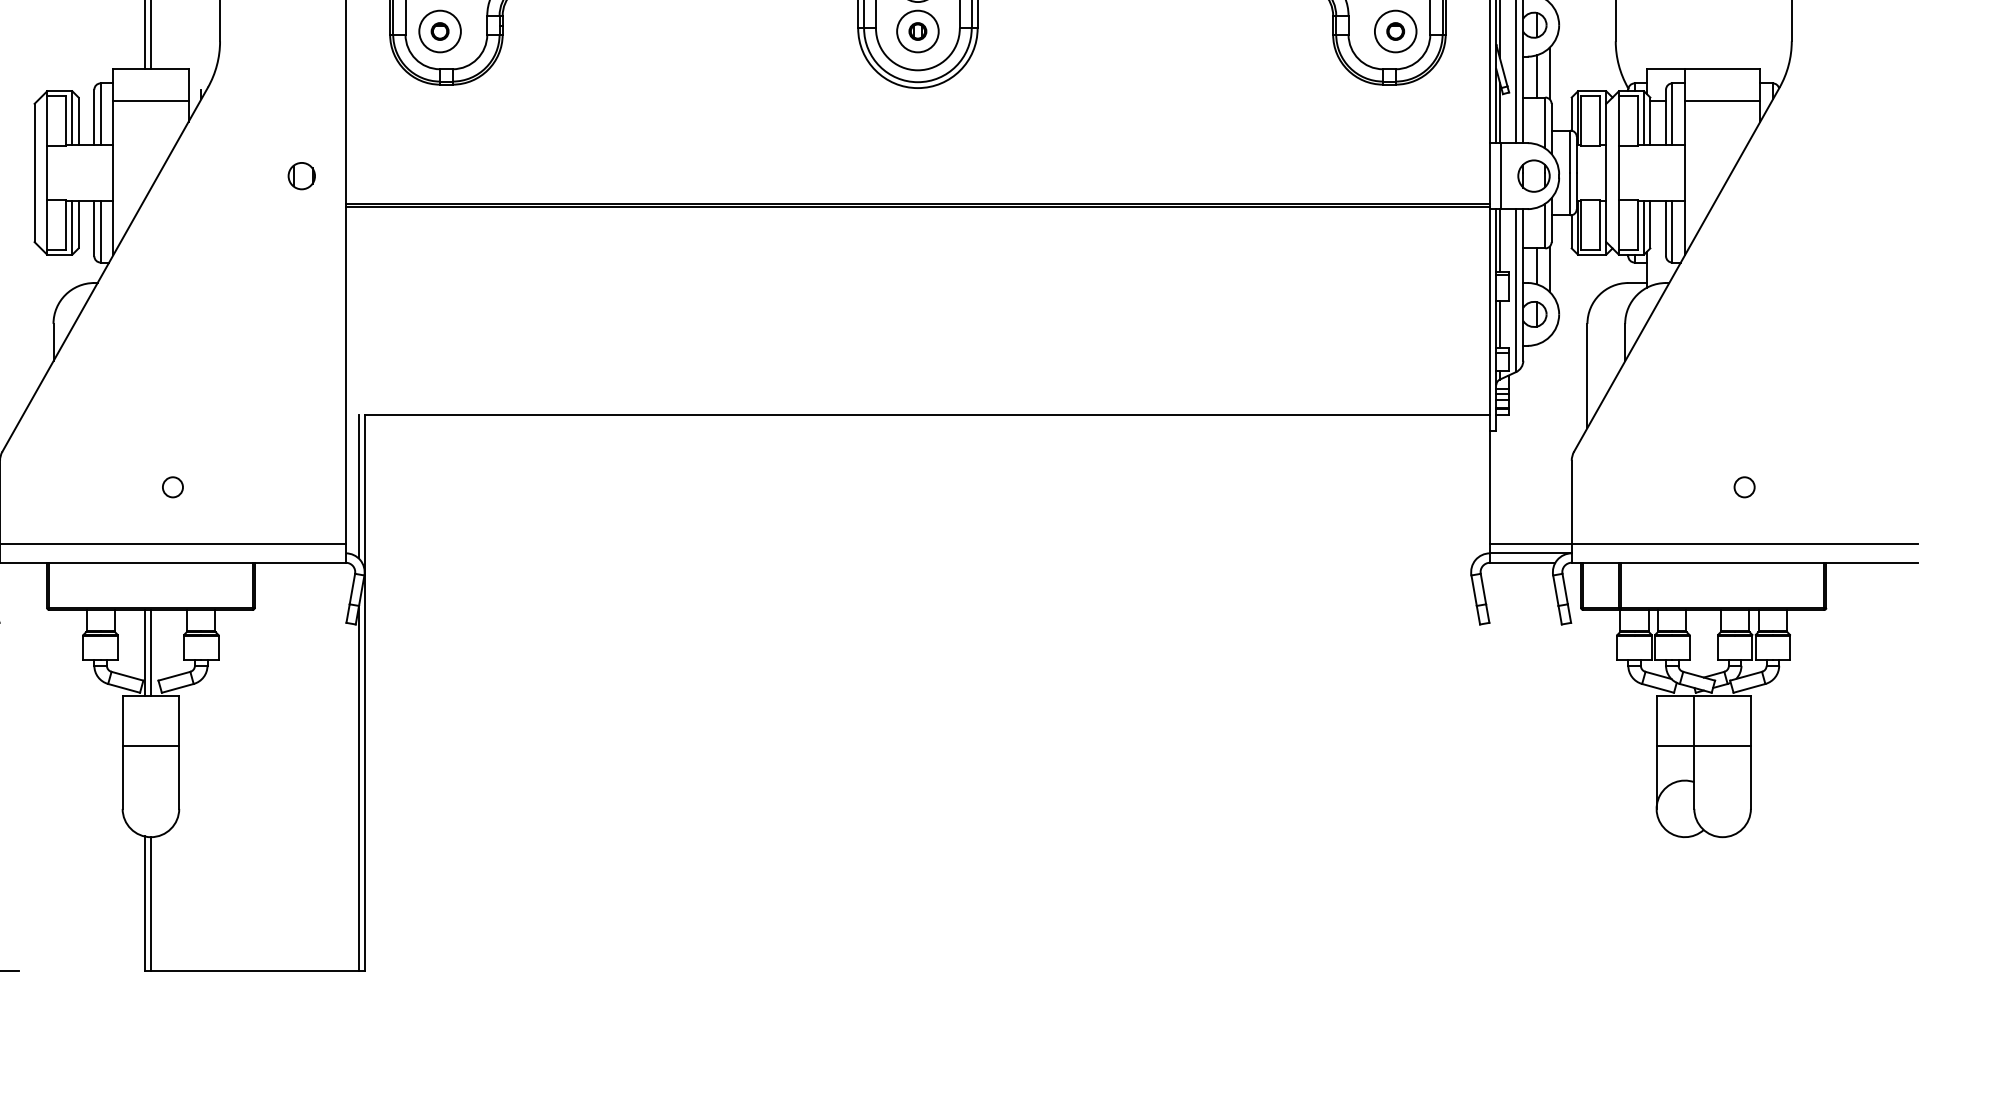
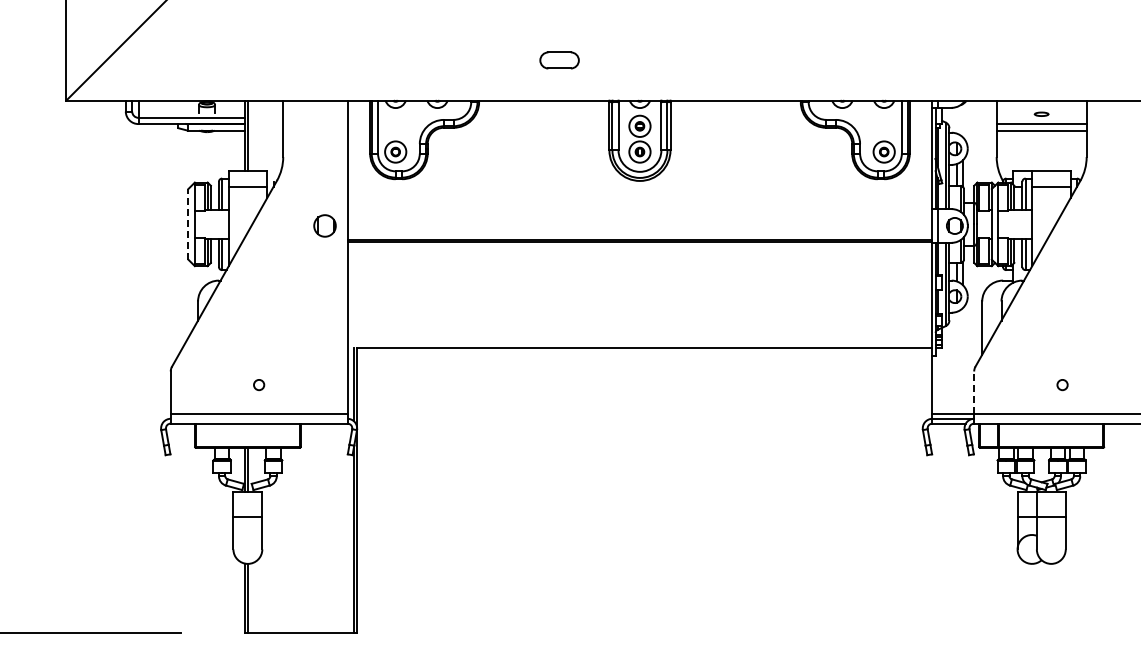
line: (34, 171) -> (188, 223), solid -> dashed
circle: (300, 175) -> (324, 225), size x1.6
line: (1572, 501) -> (974, 392), solid -> dashed

